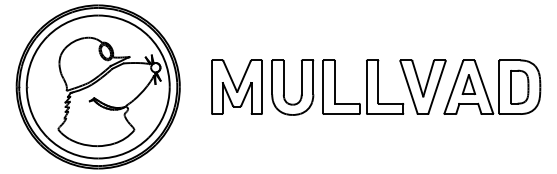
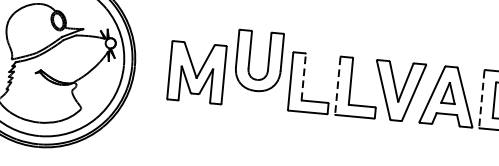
line: (334, 81) -> (303, 76), solid -> dashed
part: (284, 87) -> (250, 60), moved
line: (366, 87) -> (337, 86), solid -> dashed
line: (499, 87) -> (481, 99), solid -> dashed

